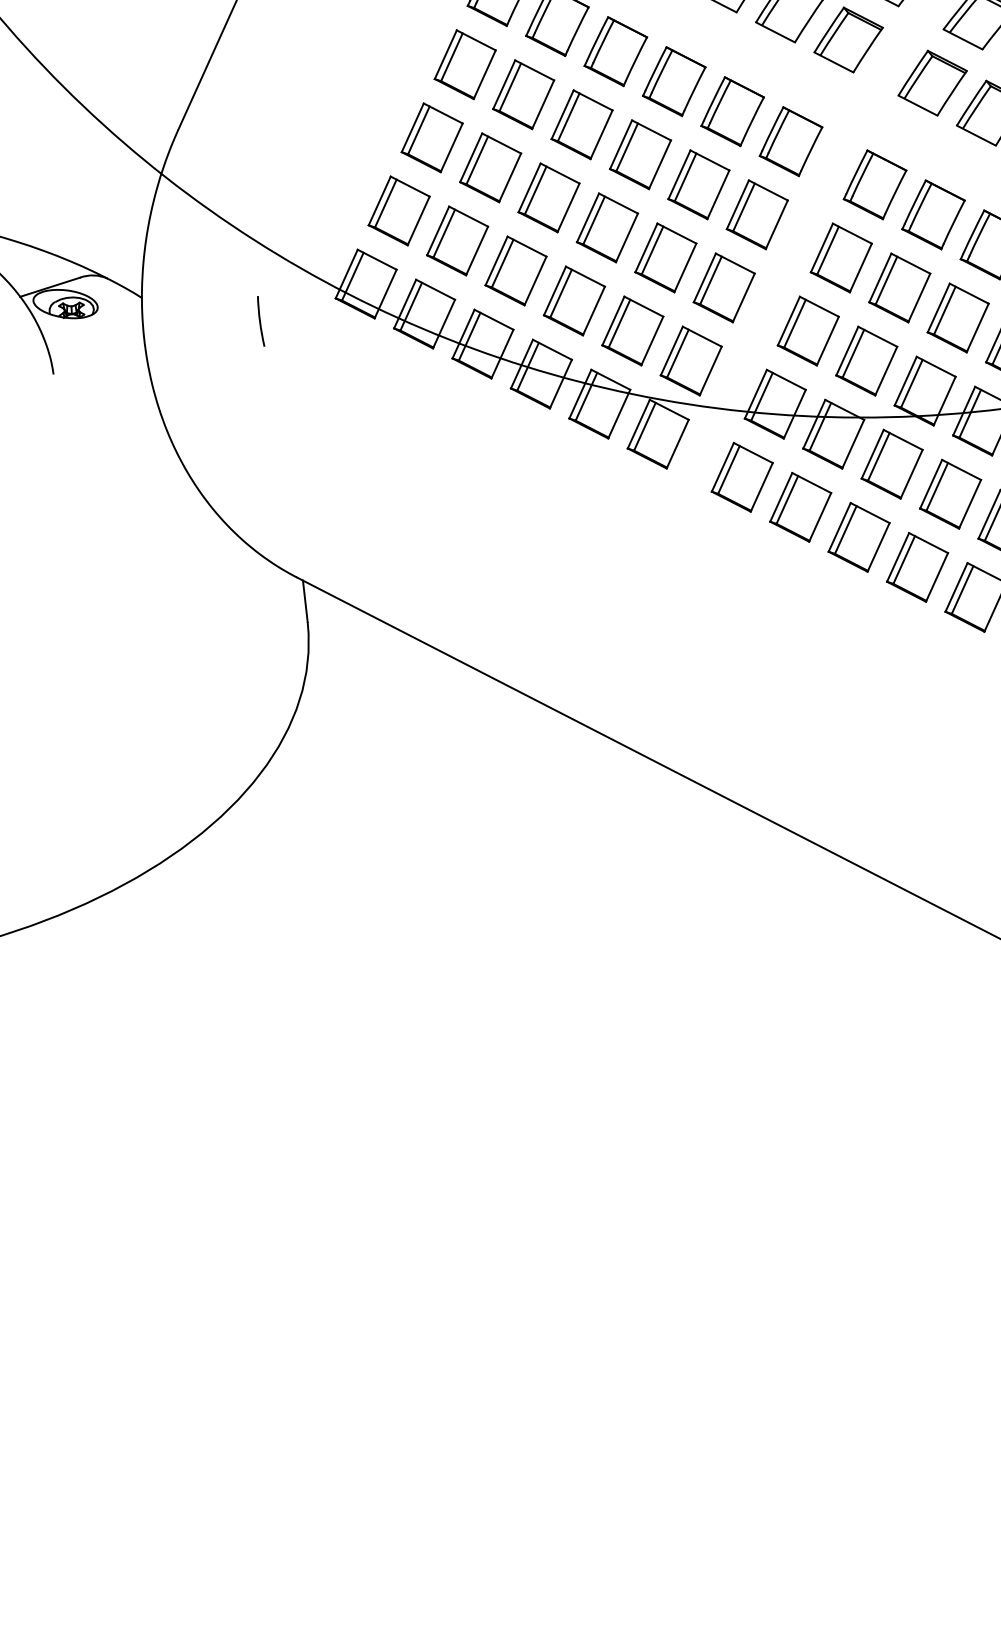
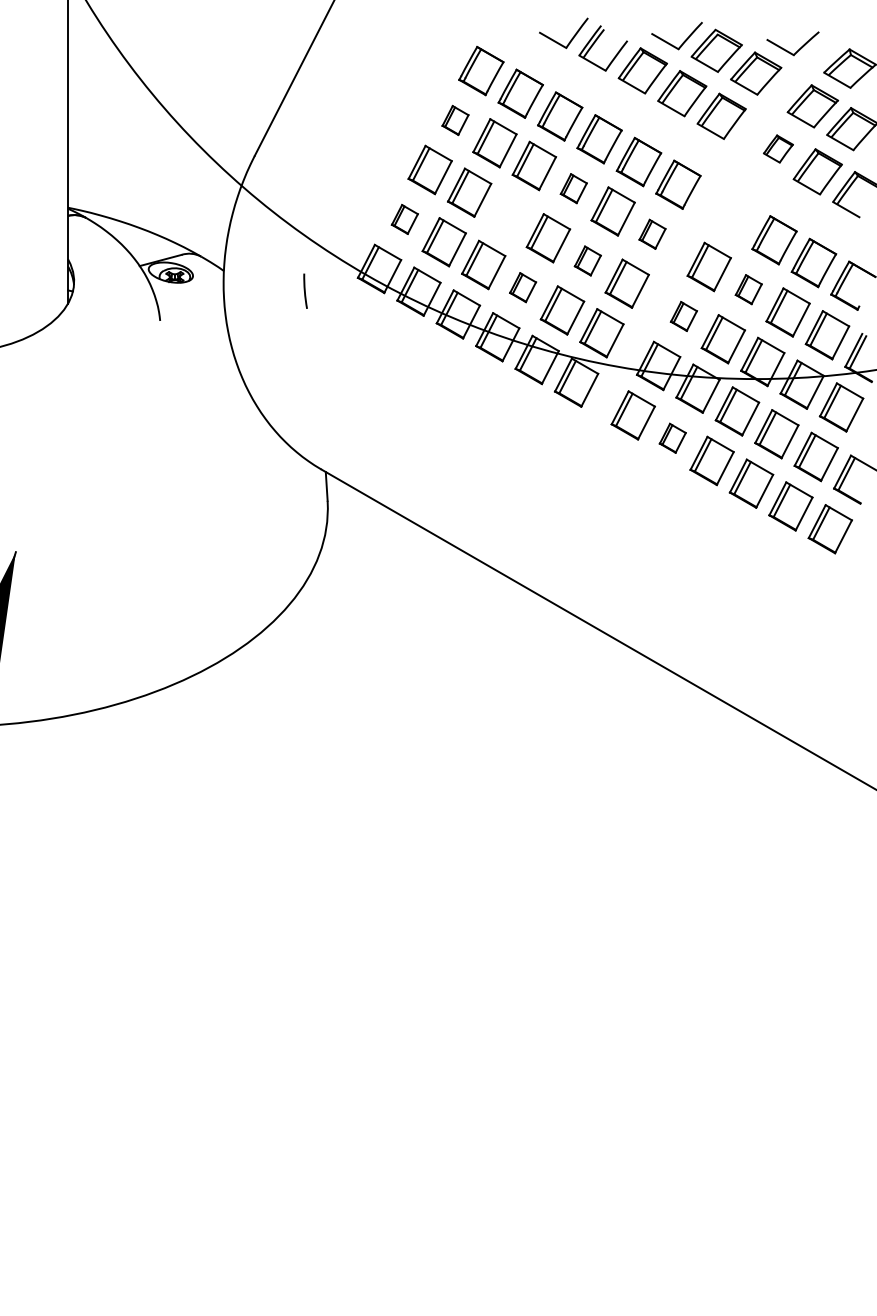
part: (465, 64) -> (455, 120), size x0.6
part: (932, 82) -> (778, 148), size x0.6
part: (640, 154) -> (573, 188), size x0.6
part: (874, 184) -> (734, 217), removed
part: (548, 197) -> (508, 215), removed
part: (398, 211) -> (404, 219), size x0.6
part: (757, 215) -> (652, 234), size x0.6
part: (665, 257) -> (587, 260), size x0.6
part: (899, 287) -> (748, 289), size x0.6
part: (573, 300) -> (522, 287), size x0.6
part: (807, 331) -> (683, 316), size x0.6
part: (800, 507) -> (672, 438), size x0.6

